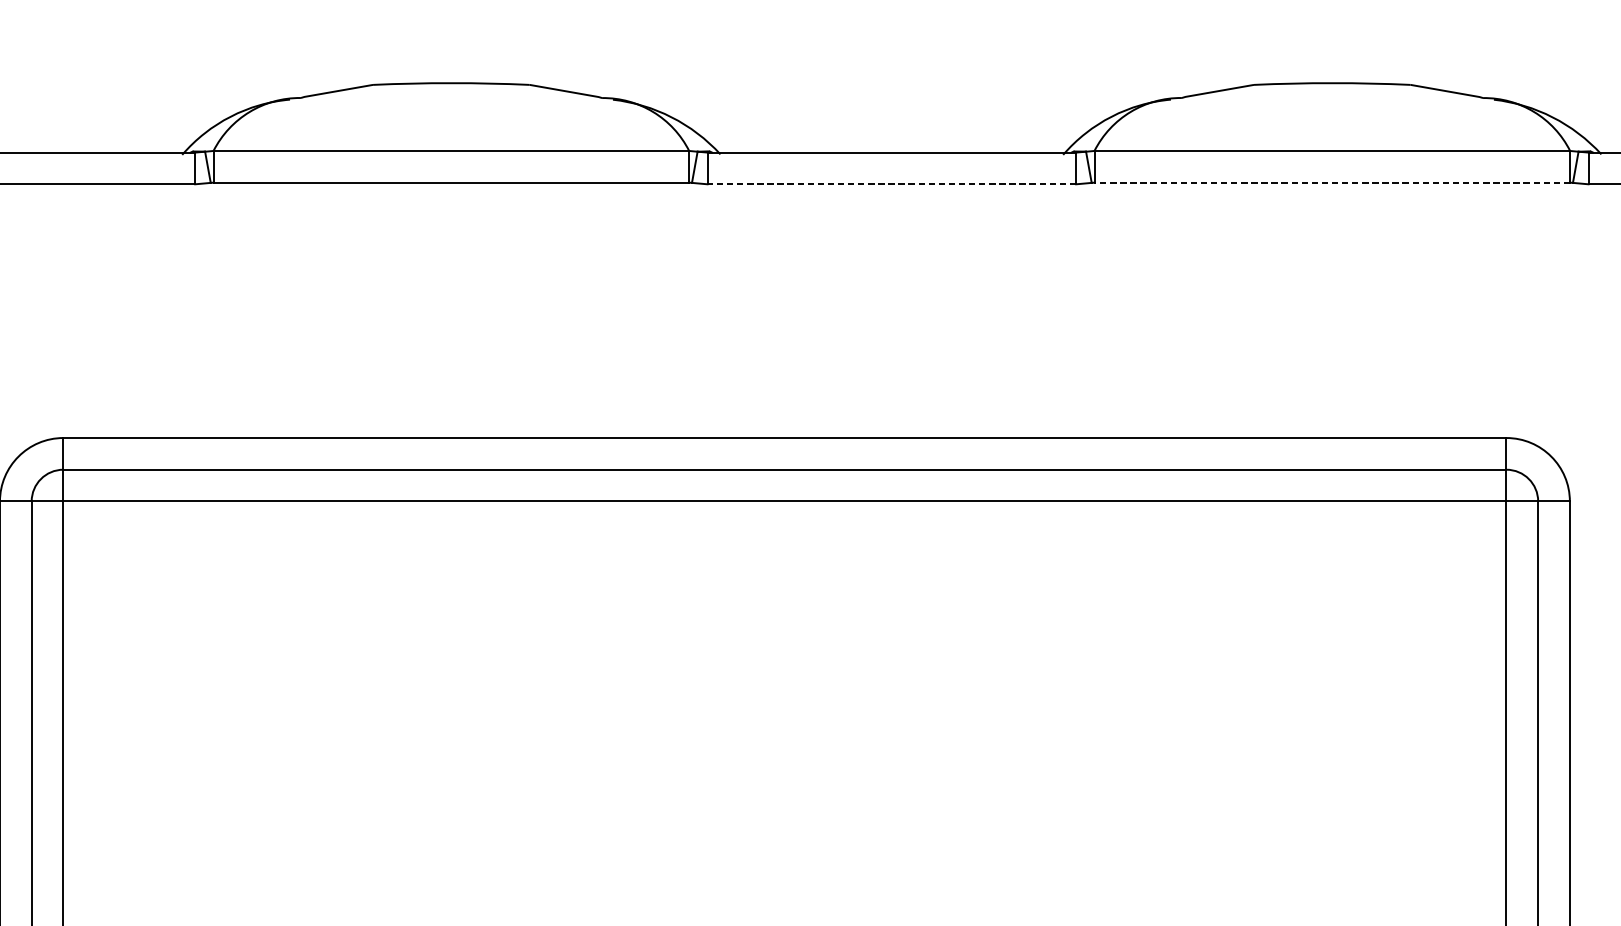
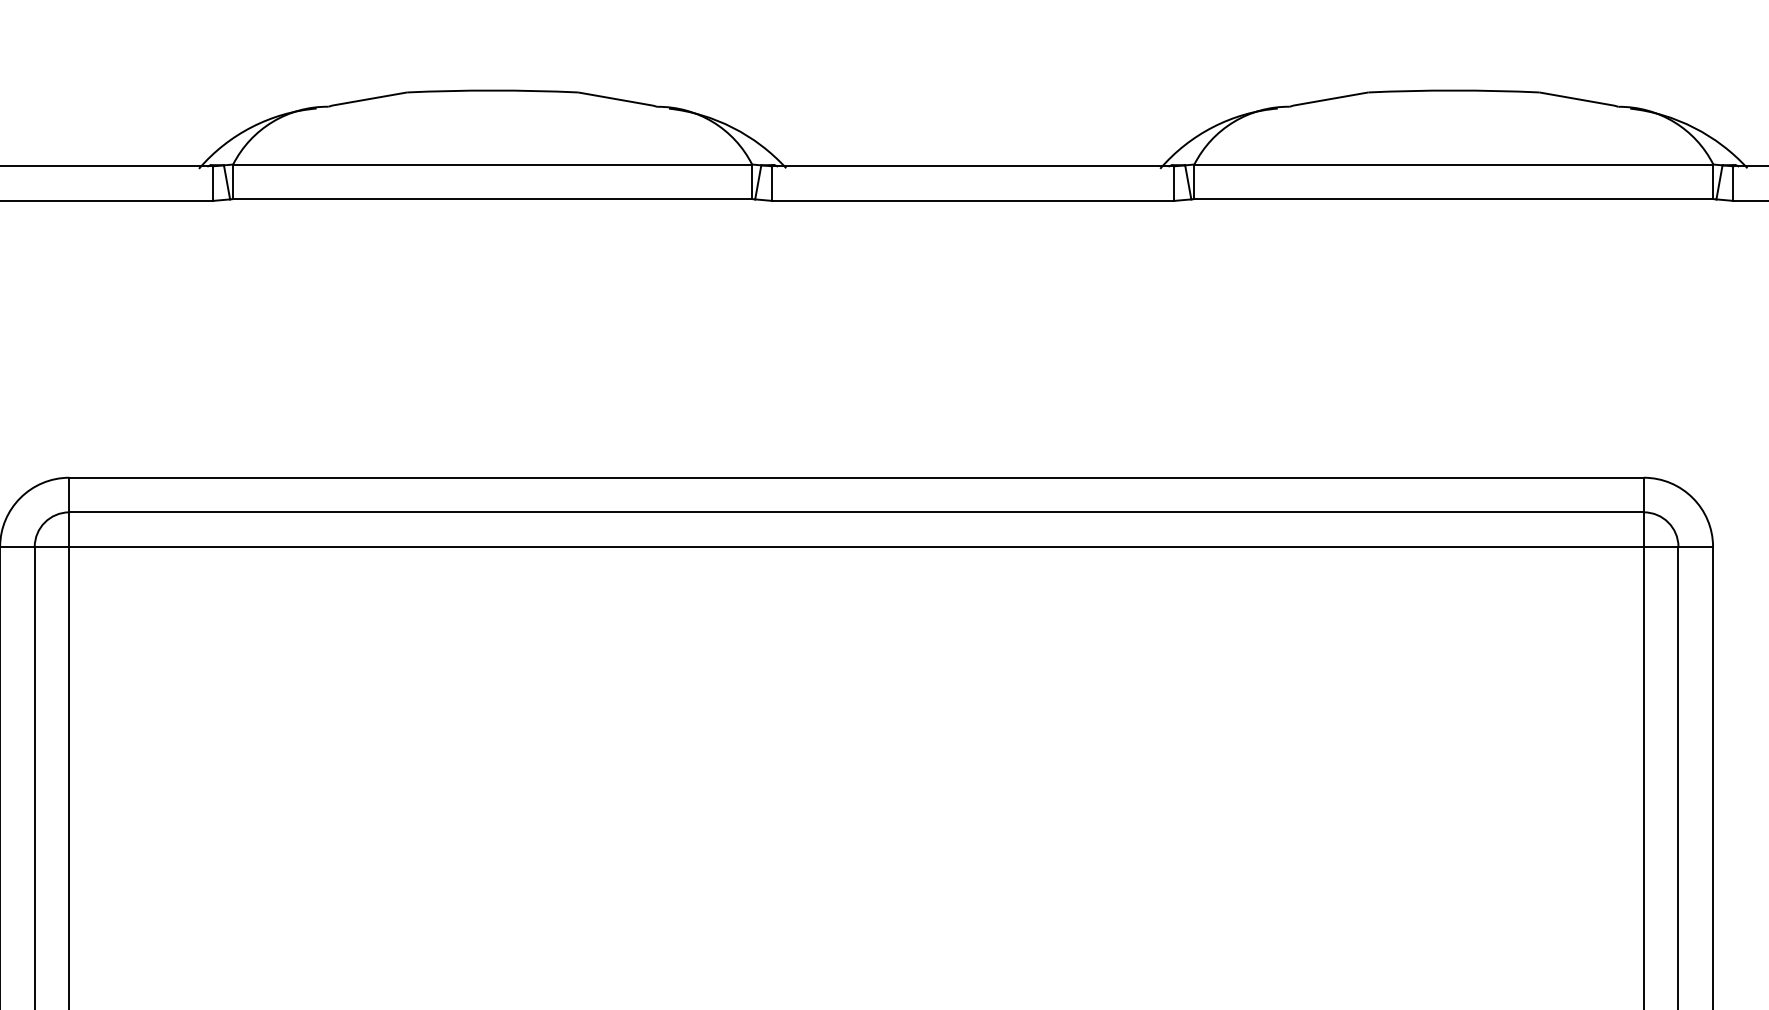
line: (891, 183) -> (972, 200), dashed -> solid
line: (1331, 183) -> (1453, 199), dashed -> solid

